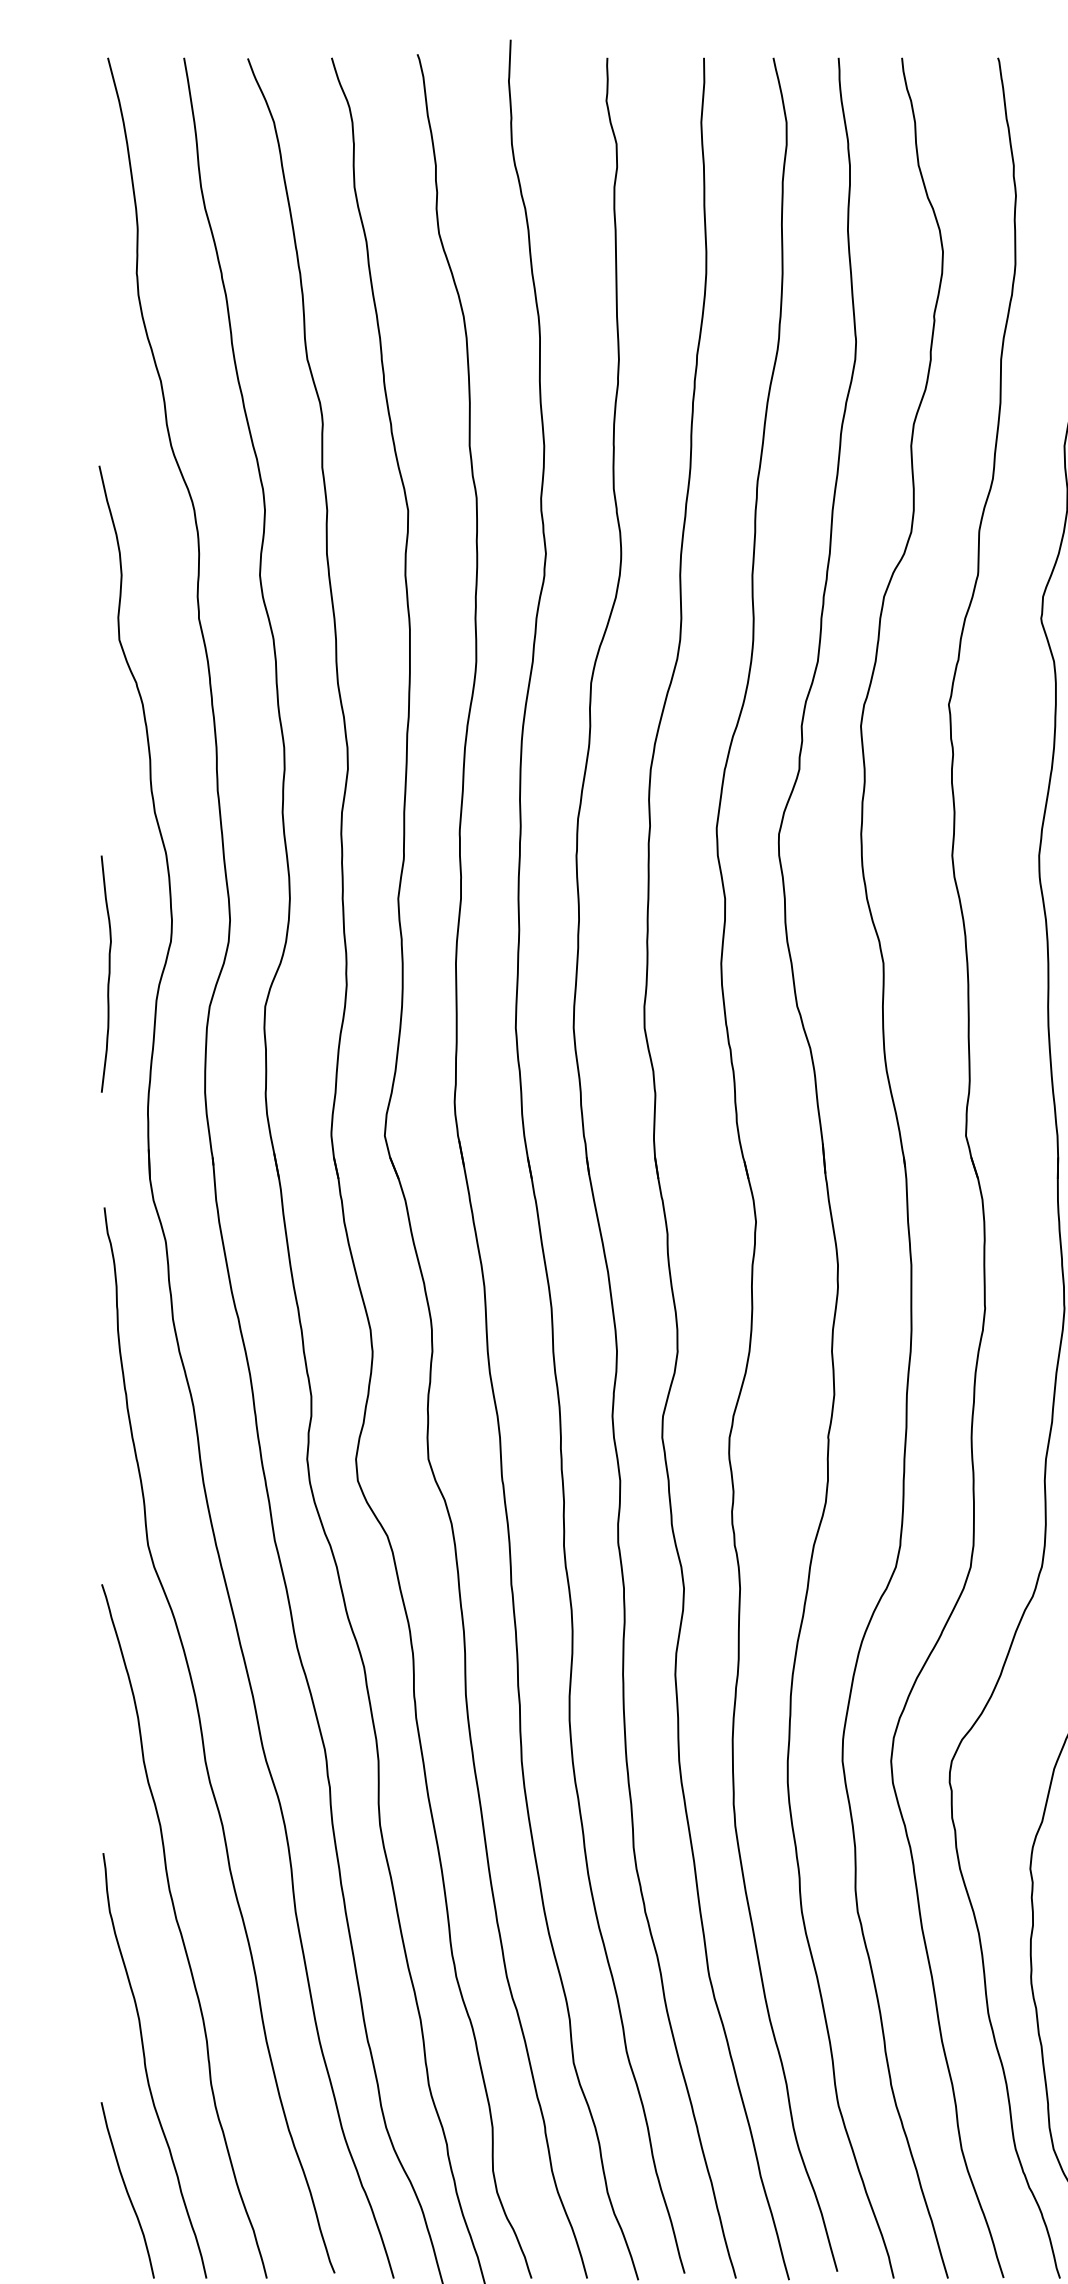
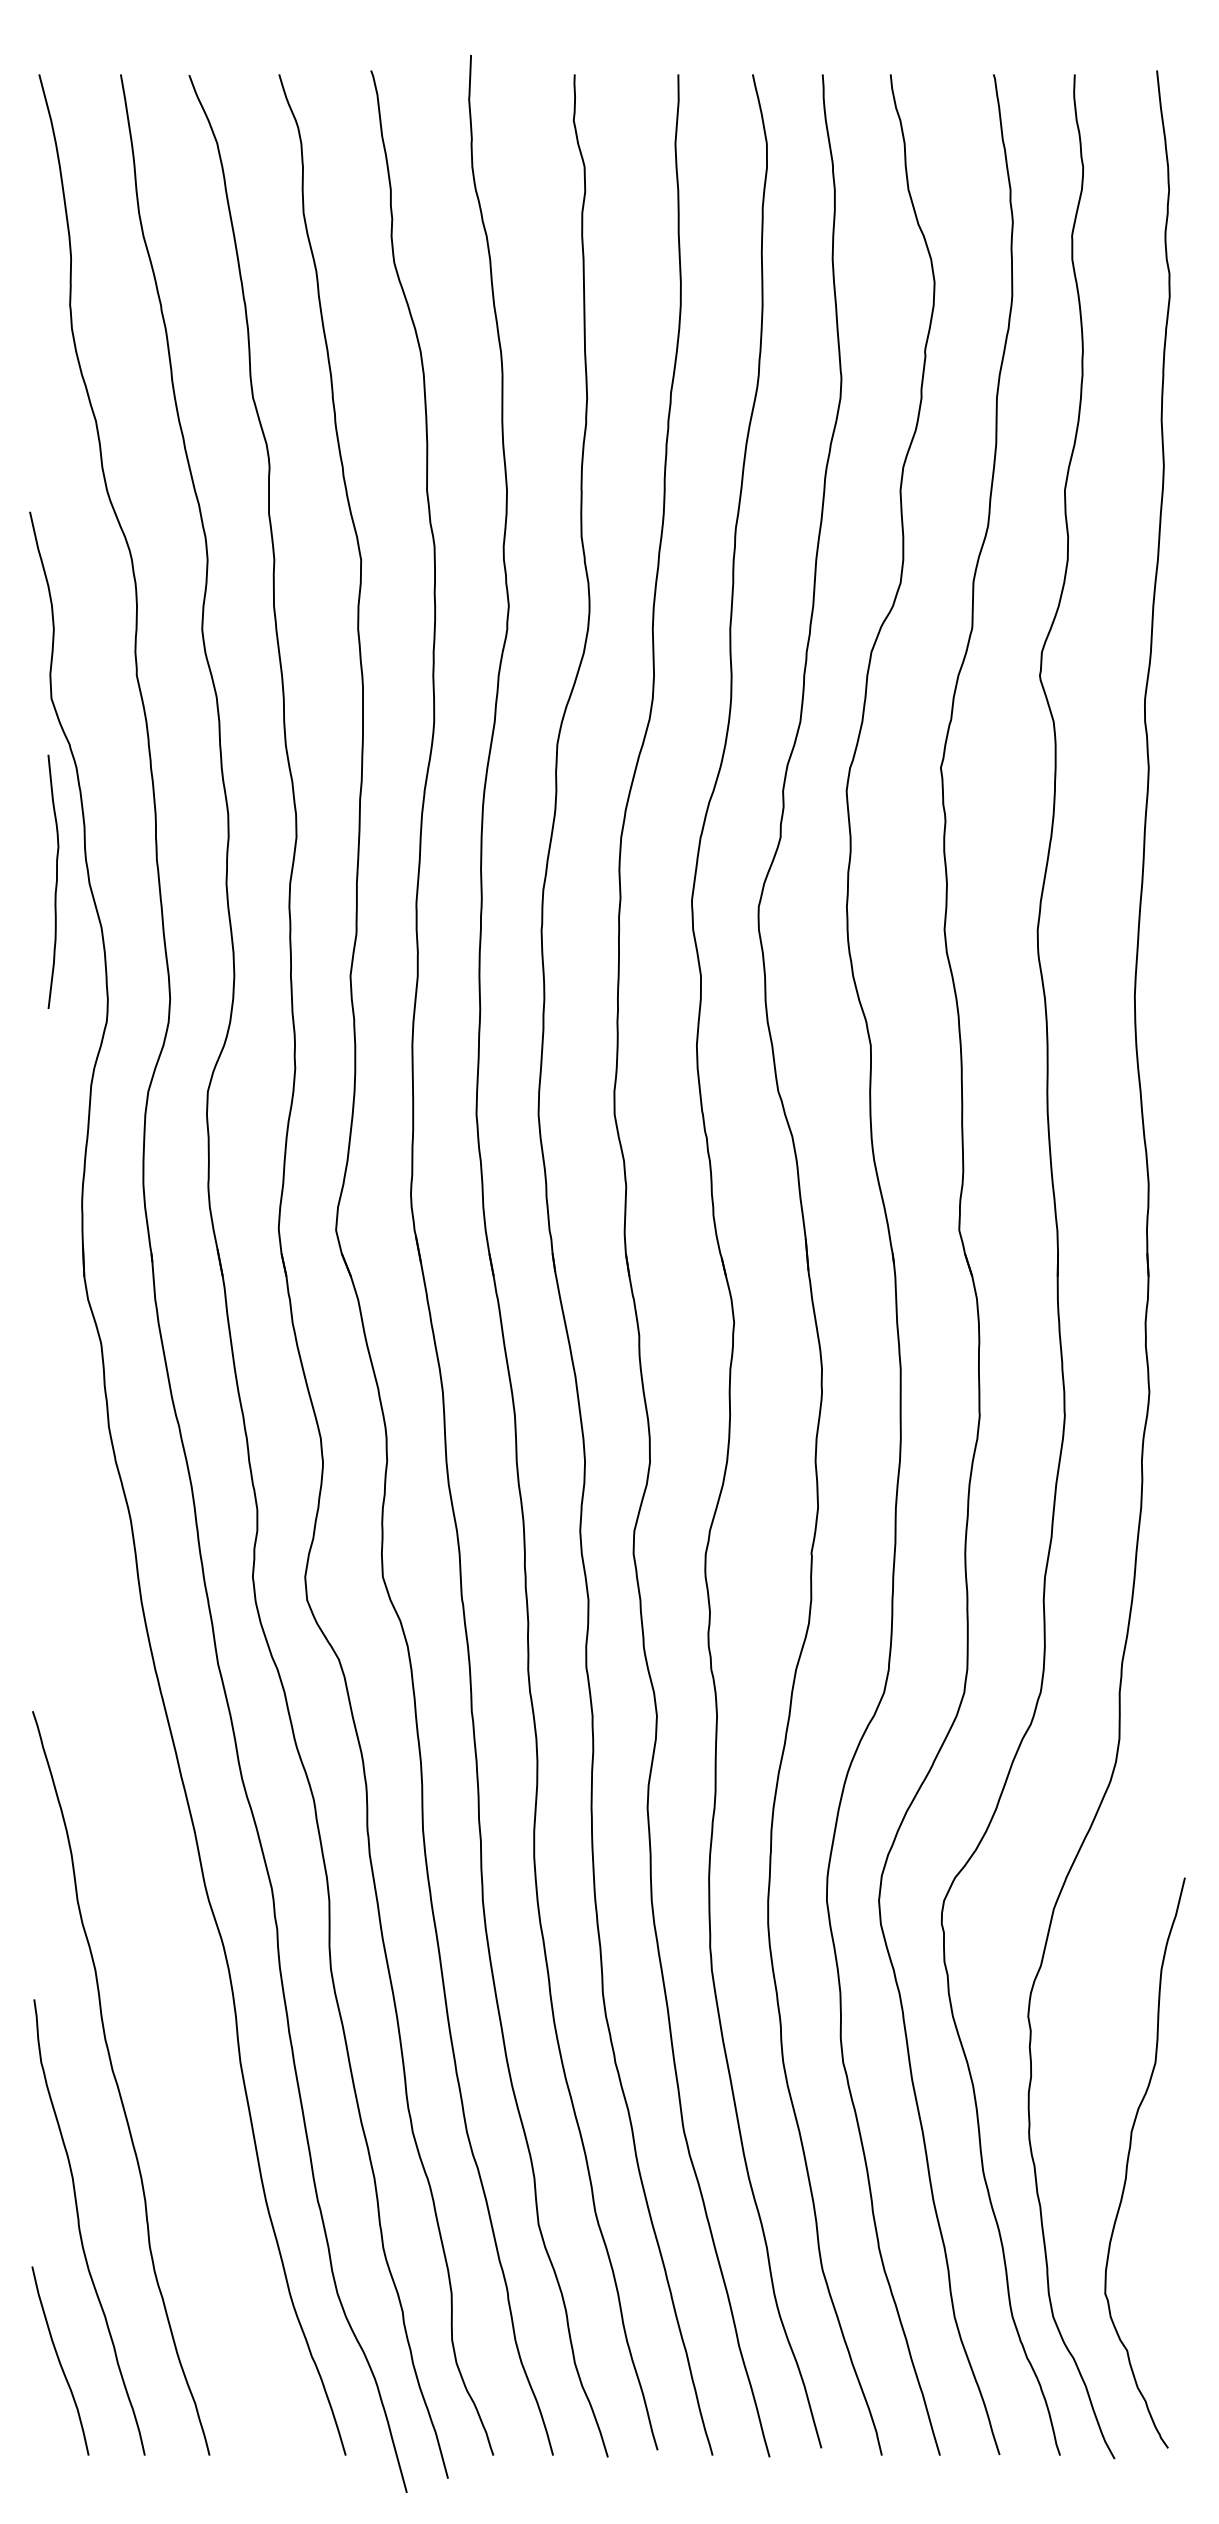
curve: (108, 974) -> (55, 882), moved
curve: (204, 1743) -> (142, 1881), removed

